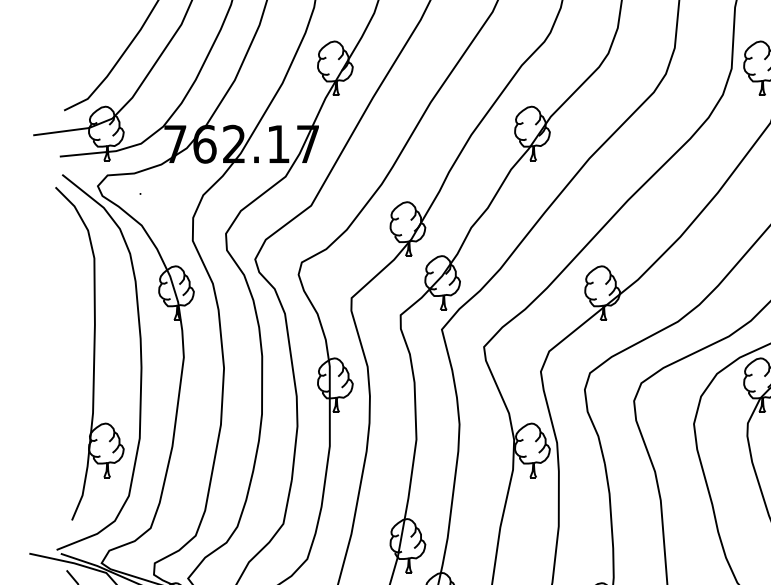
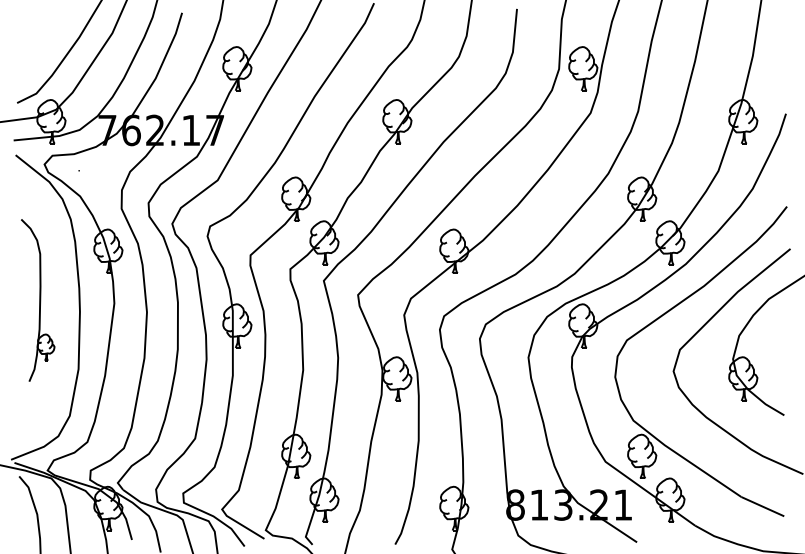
part: (89, 353) -> (37, 300), size x0.6

